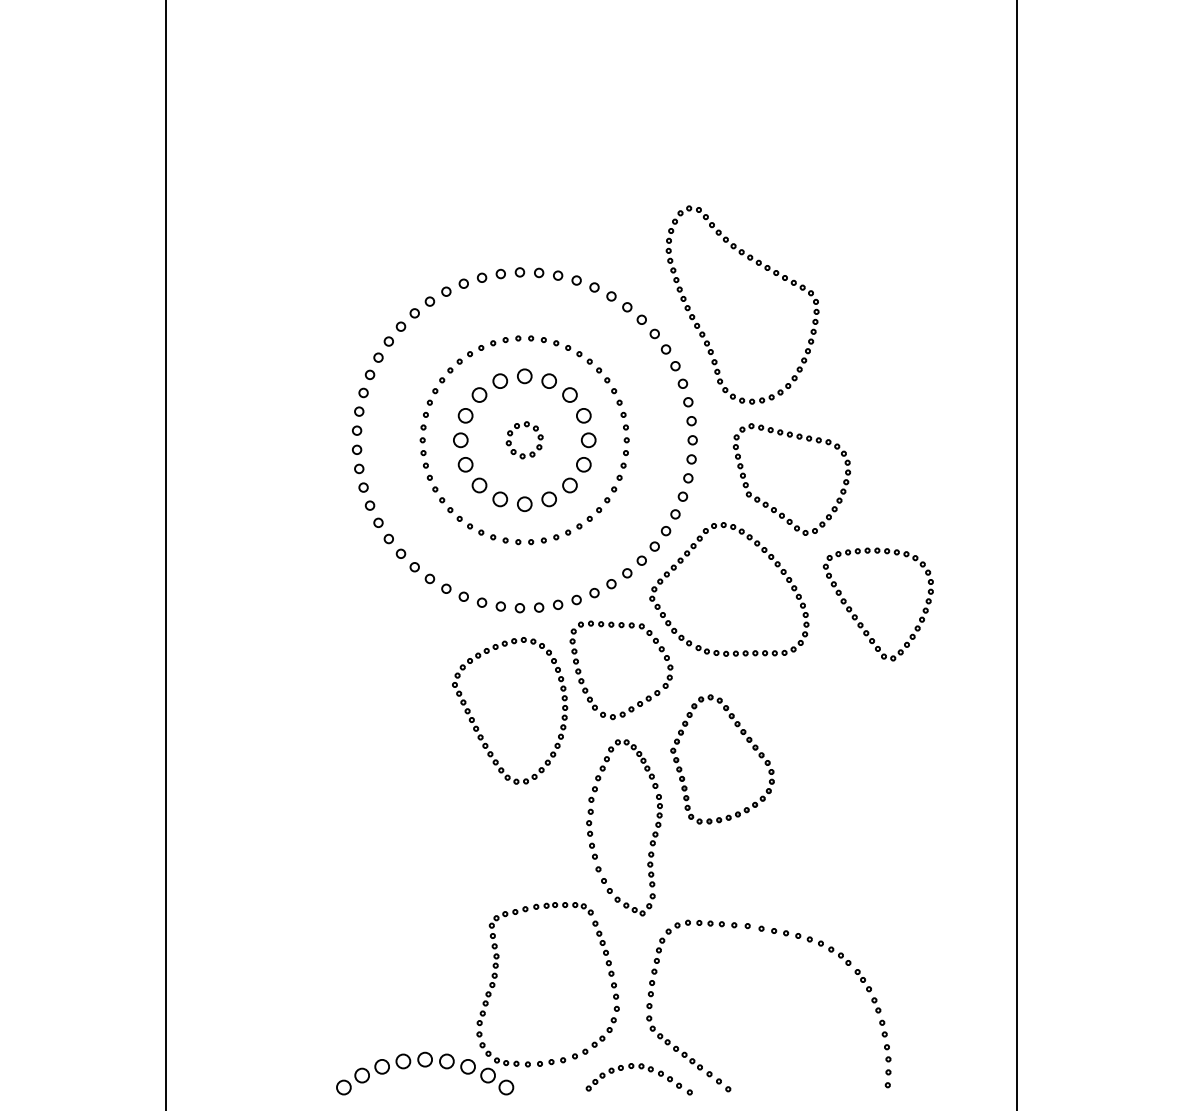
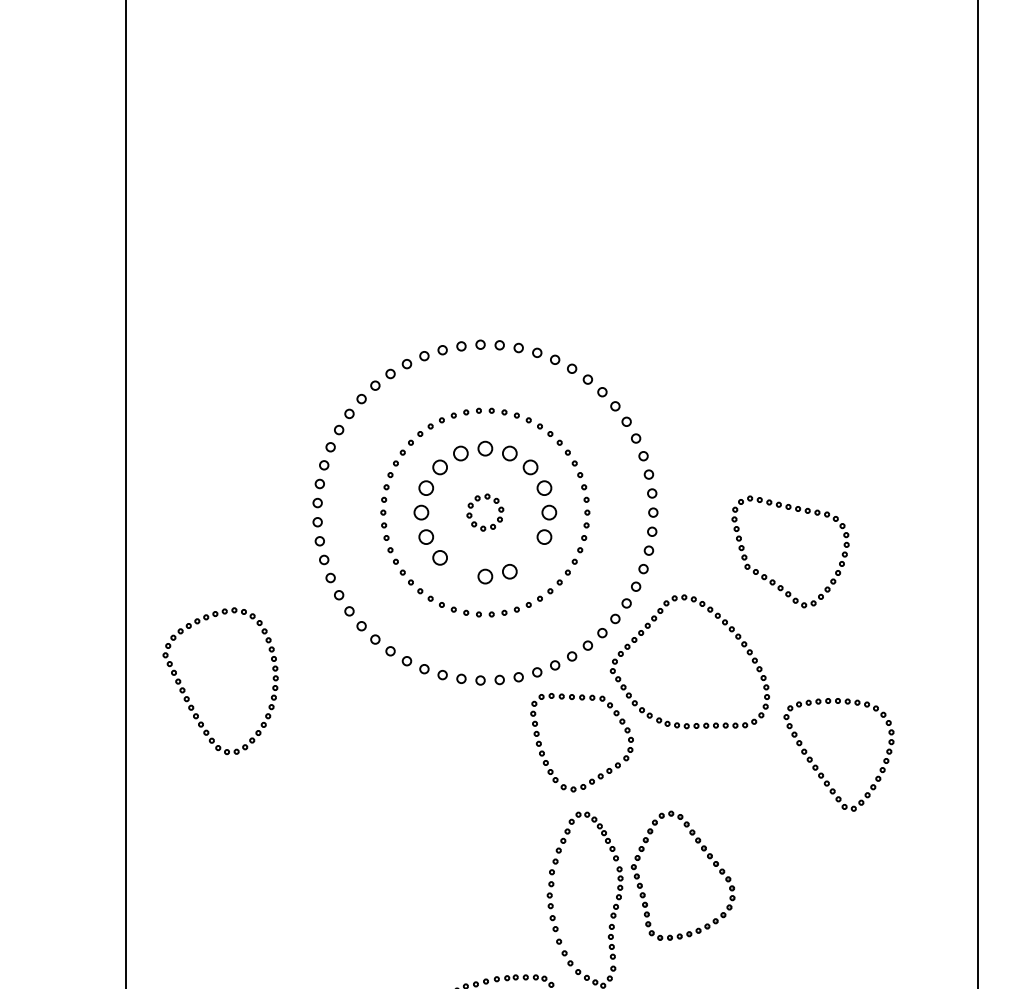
part: (765, 270) -> (726, 342), removed
circle: (569, 485) -> (530, 557), removed
circle: (500, 499) -> (461, 571), removed
part: (775, 507) -> (774, 579), moved
part: (857, 615) -> (818, 765), moved
part: (478, 726) -> (189, 696), moved
part: (746, 741) -> (707, 857), moved

